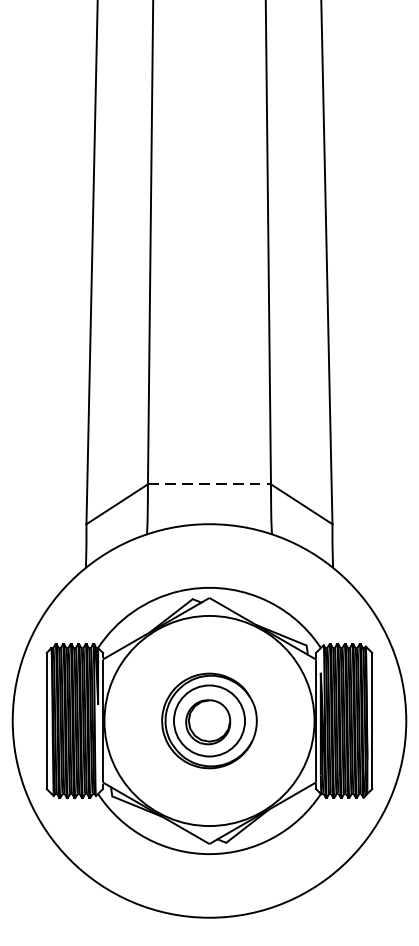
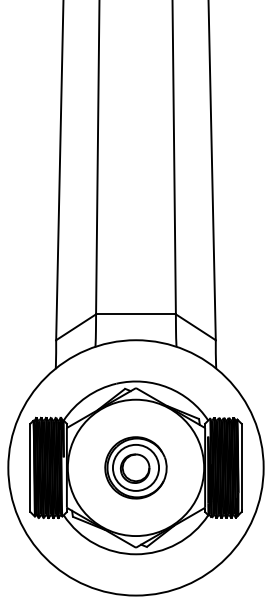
line: (208, 484) -> (135, 314), dashed -> solid

